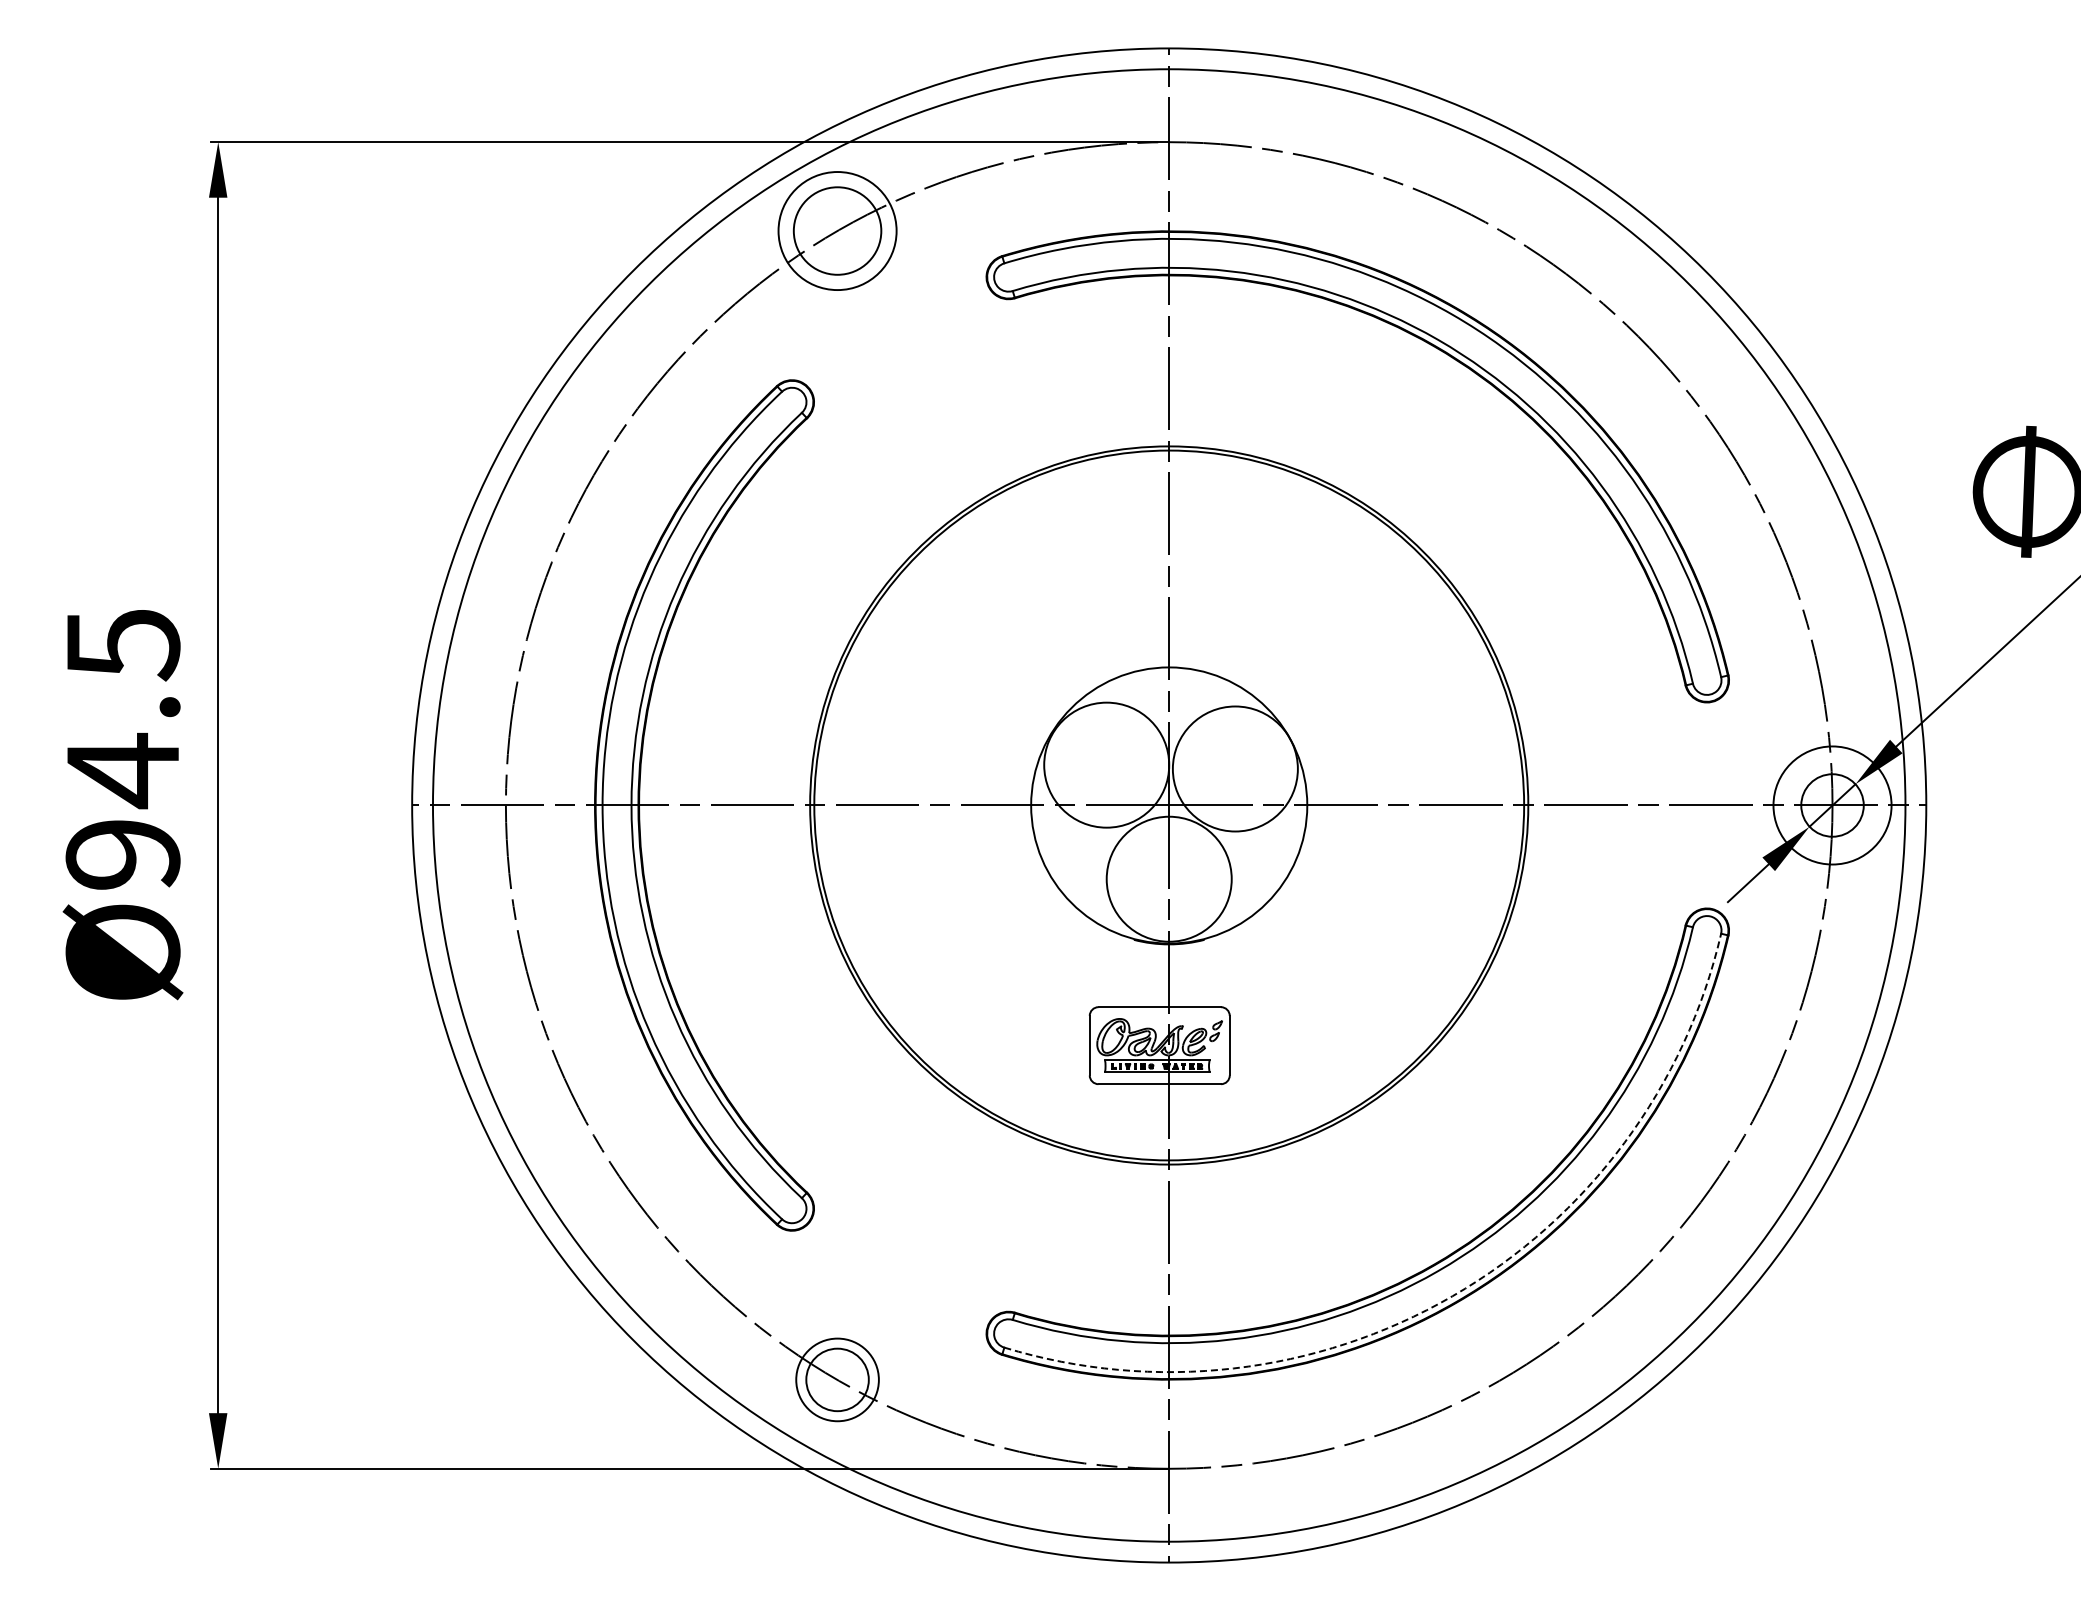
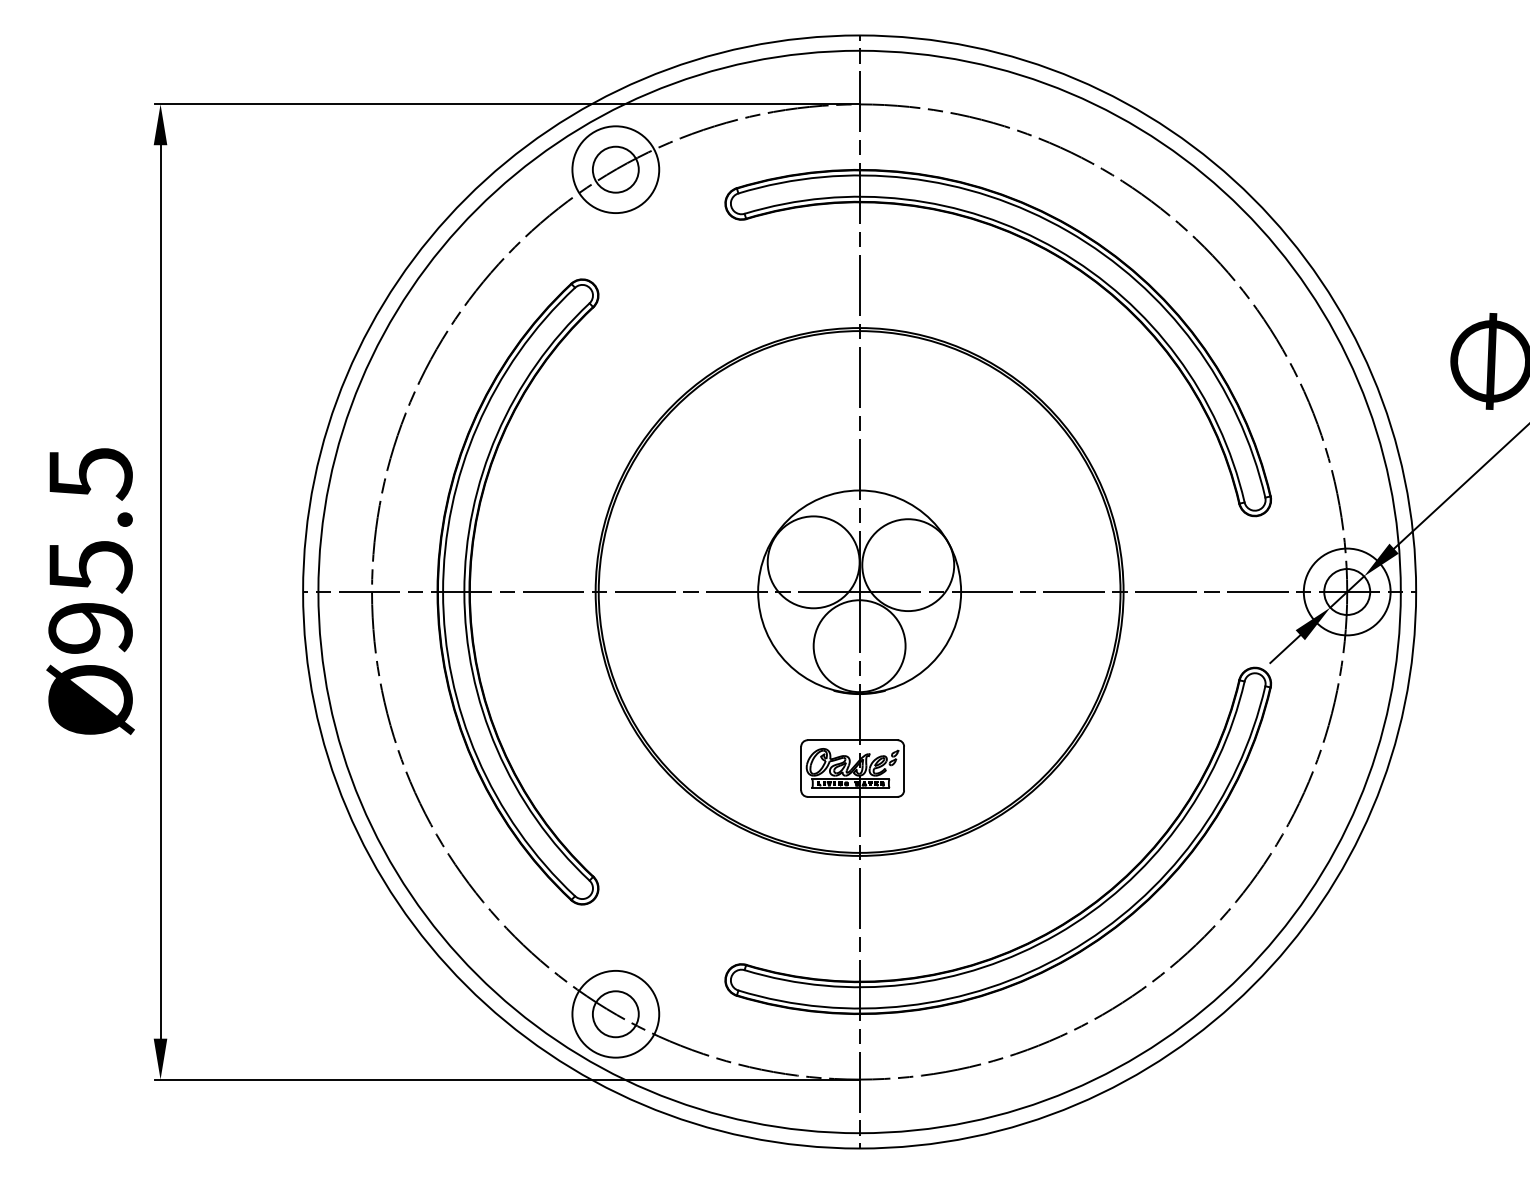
circle: (837, 230) -> (615, 169), size x0.71
text: (123, 770) -> (90, 566), Ø94.5 -> Ø95.5
arc: (1452, 1296) -> (1067, 952), dashed -> solid
circle: (837, 1379) -> (615, 1013), size x1.43

